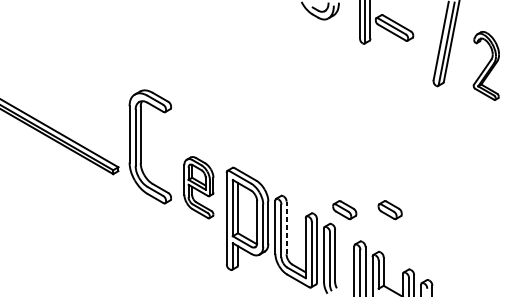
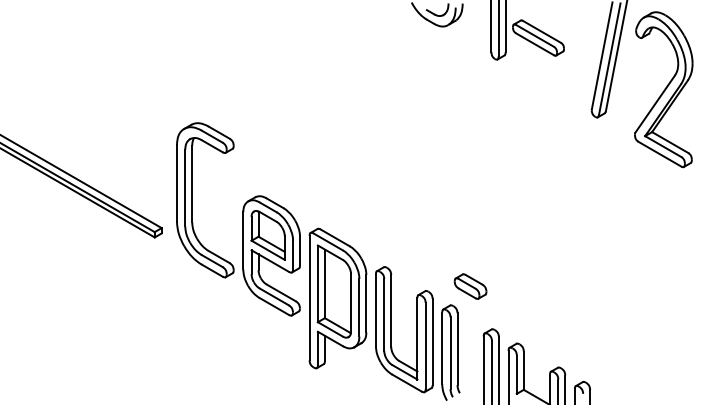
part: (486, 65) -> (663, 89), size x1.67
part: (198, 187) -> (271, 255), size x1.43
part: (390, 210) -> (532, 286), removed
line: (286, 227) -> (391, 310), dashed -> solid

